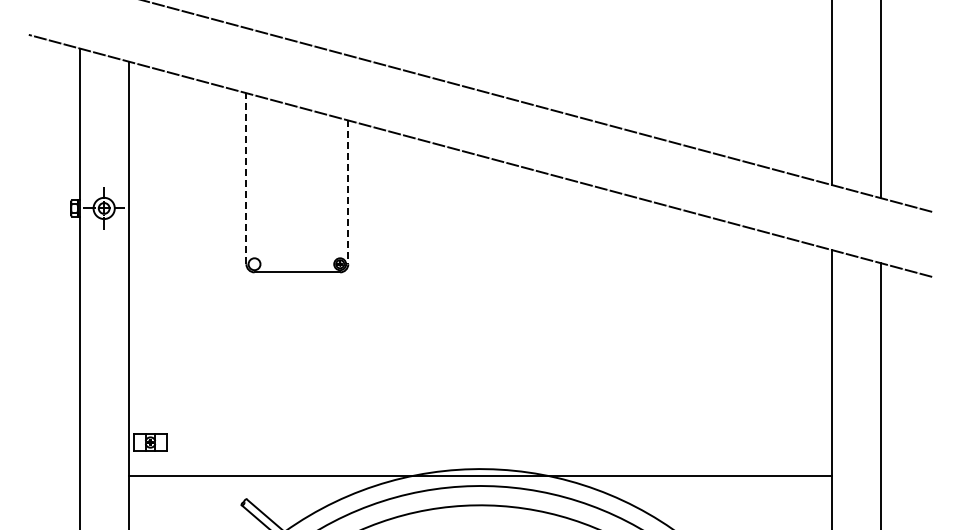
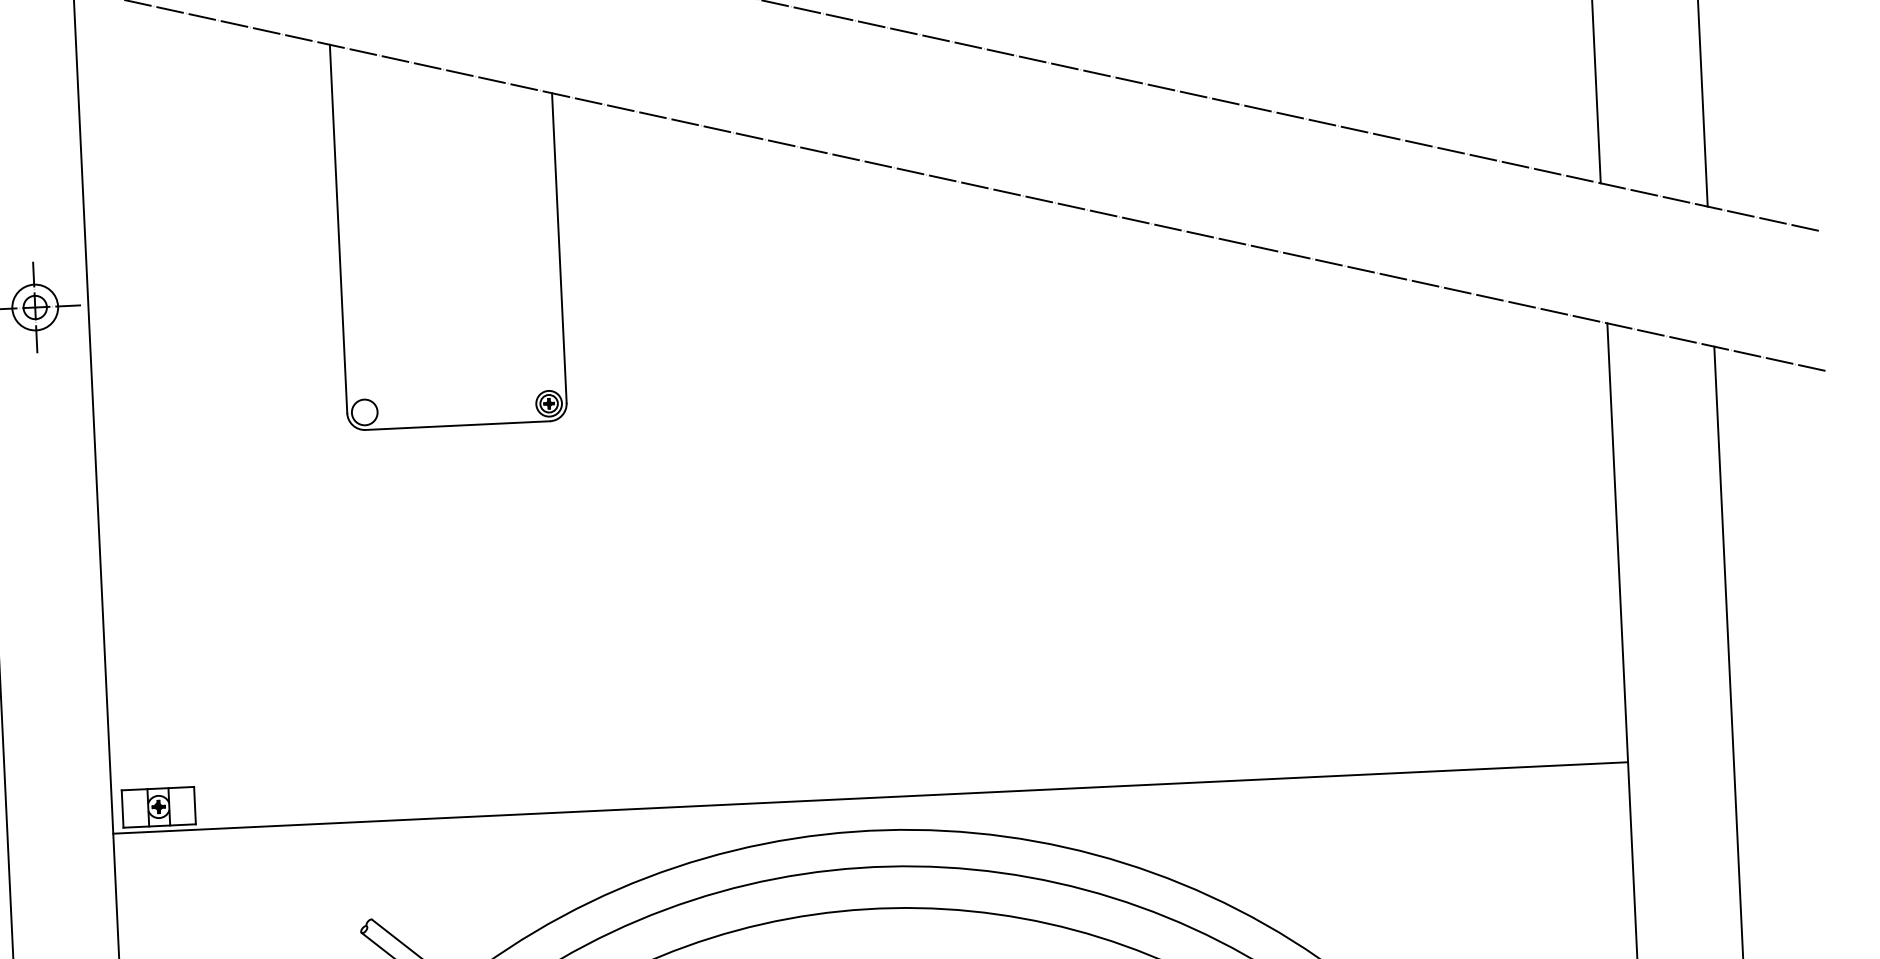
line: (246, 178) -> (338, 228), dashed -> solid
line: (348, 192) -> (559, 248), dashed -> solid
line: (480, 475) -> (870, 797), moved

